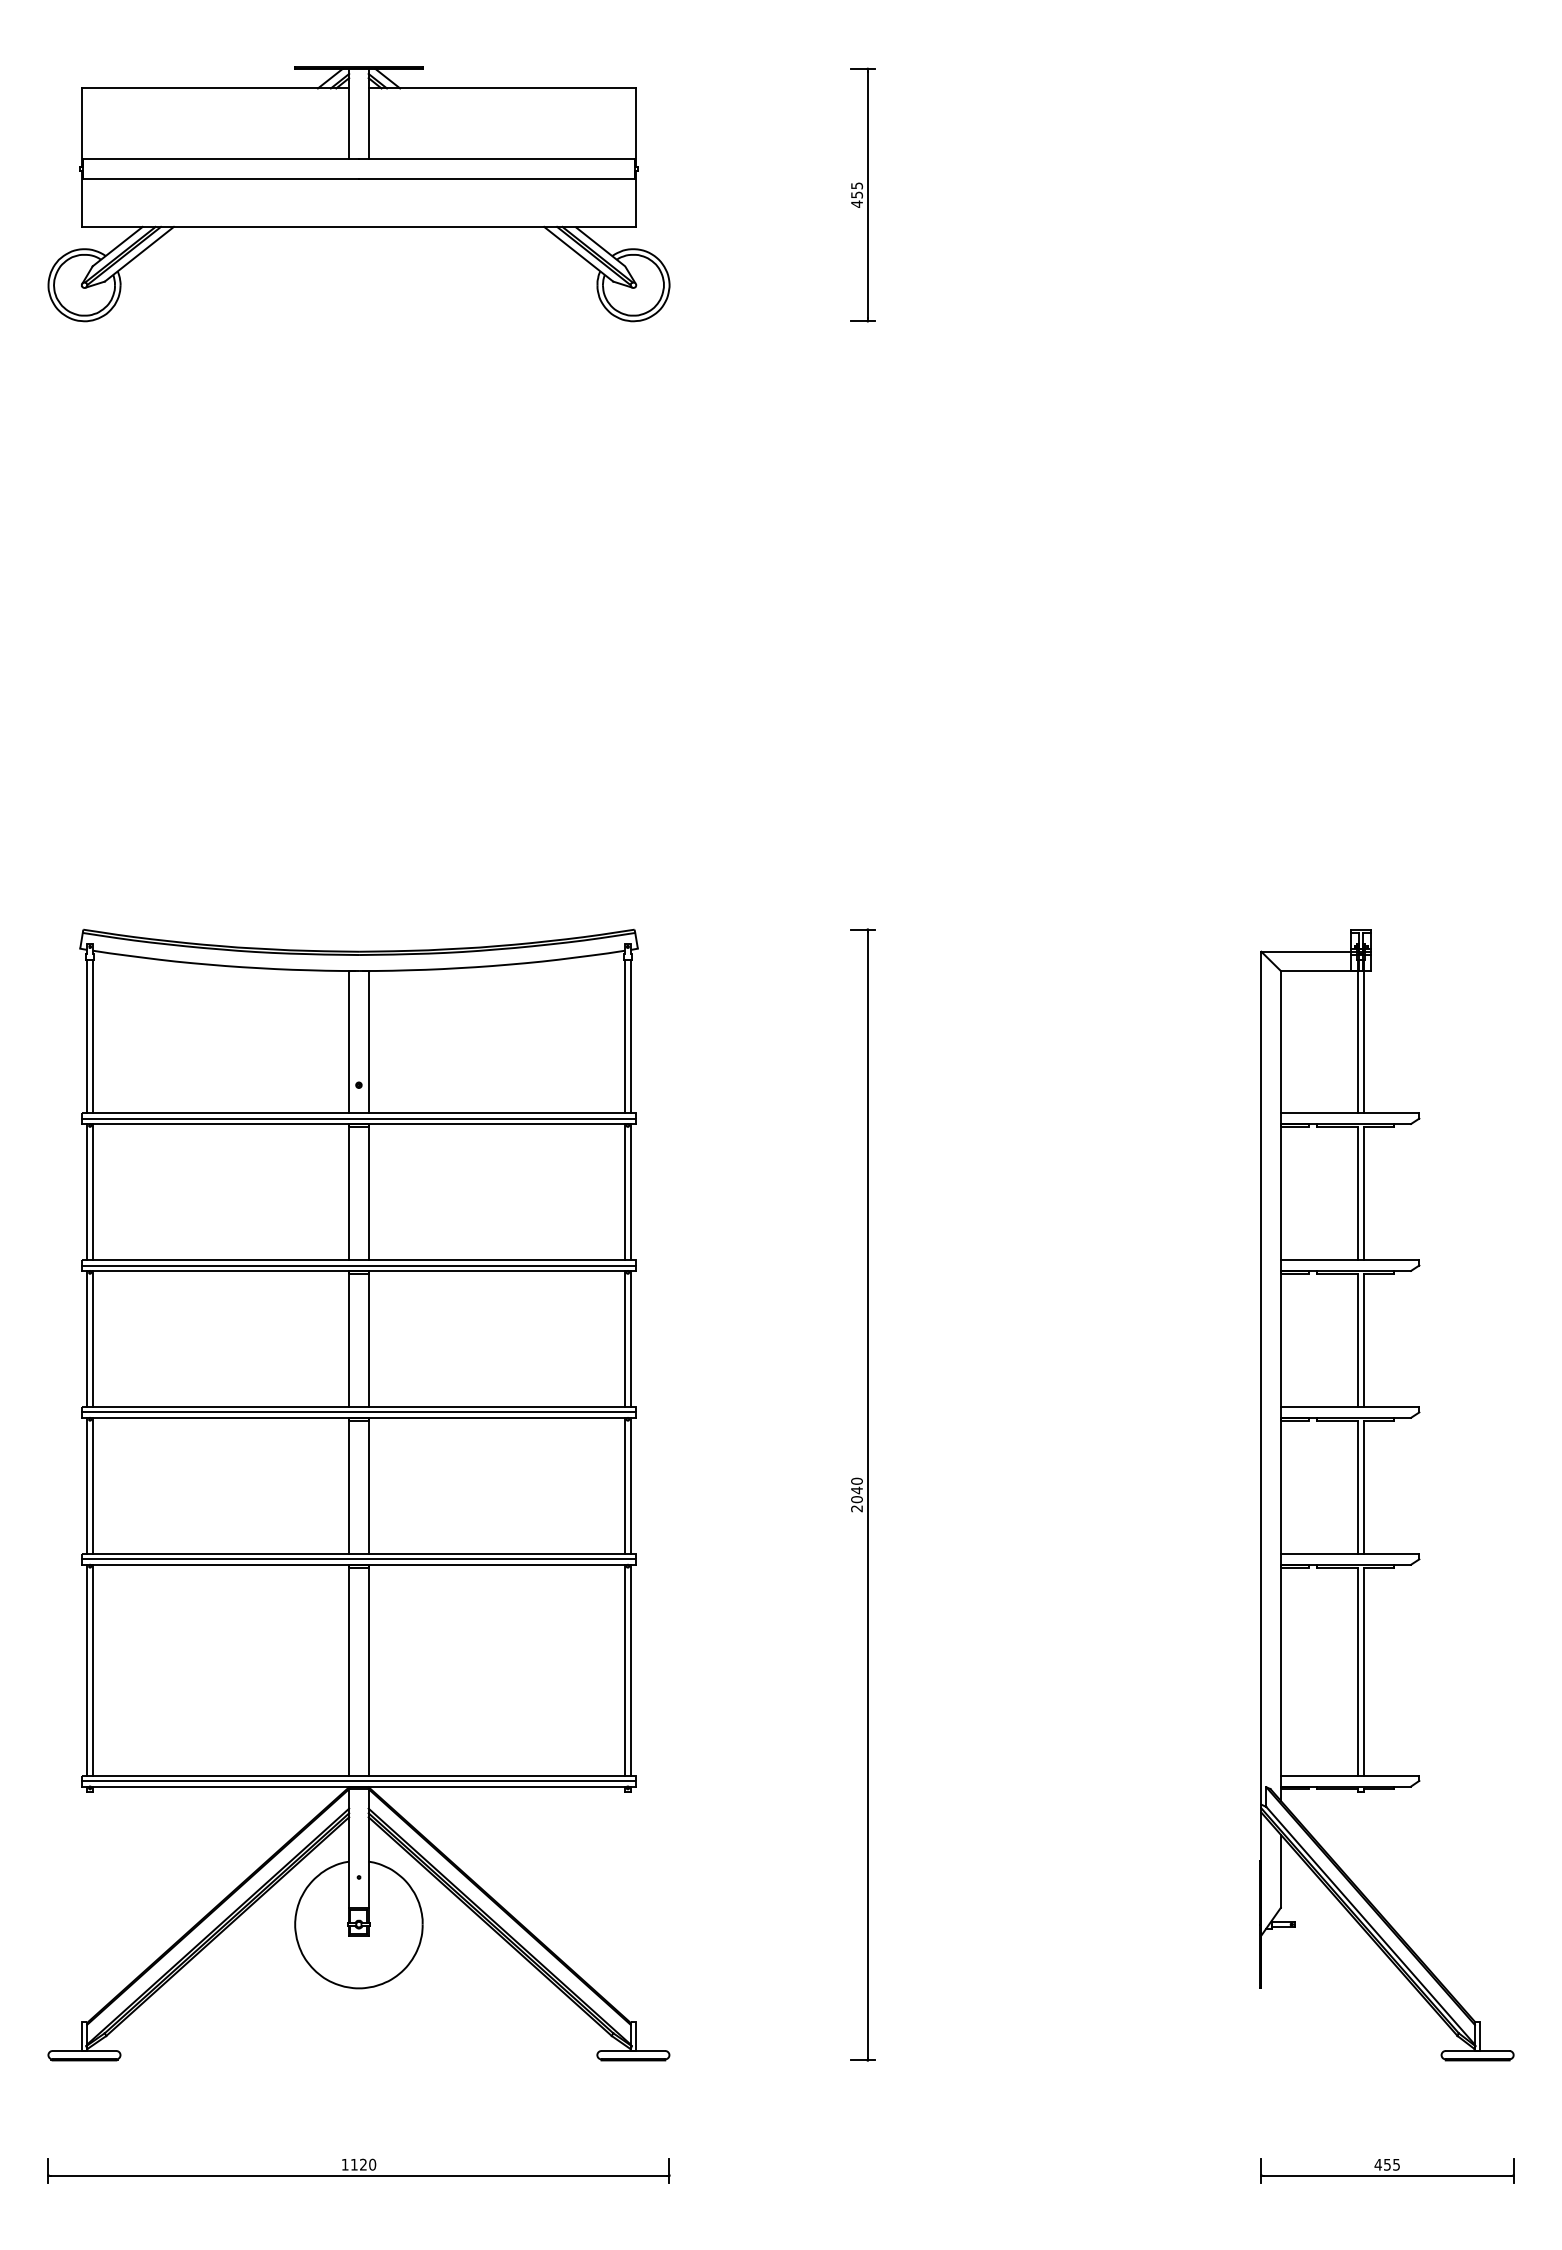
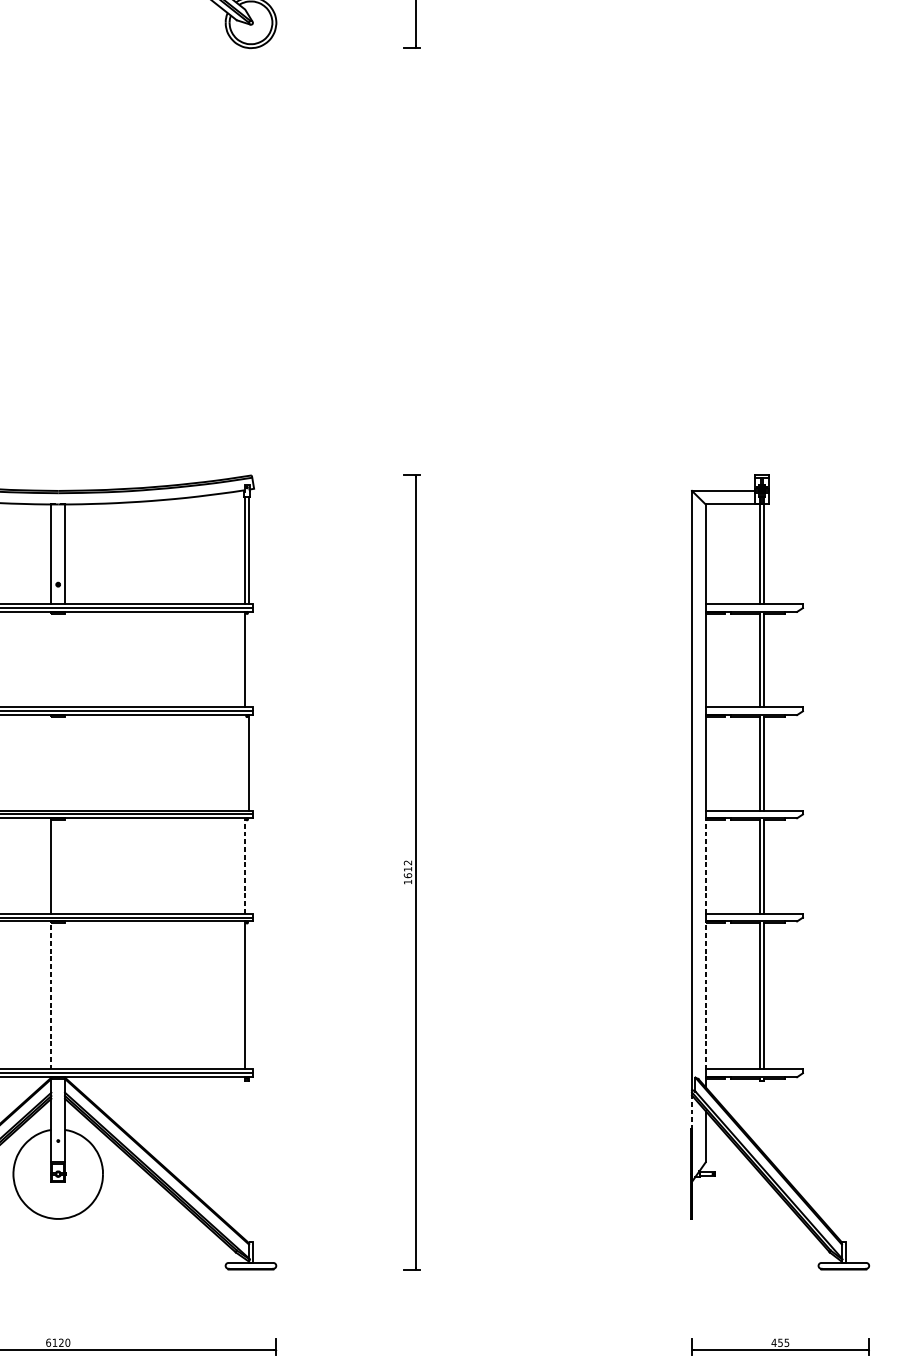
line: (349, 1191) -> (51, 659), removed
line: (368, 1191) -> (64, 659), removed
line: (630, 1191) -> (248, 659), removed
line: (349, 1338) -> (51, 762), removed
line: (368, 1338) -> (64, 762), removed
line: (625, 1338) -> (245, 762), removed
line: (368, 1485) -> (64, 865), removed
line: (625, 1485) -> (245, 865), solid -> dashed
line: (630, 1485) -> (248, 865), removed
line: (1280, 1485) -> (705, 865), solid -> dashed
text: (856, 1494) -> (407, 872), 2040 -> 1612
line: (349, 1669) -> (51, 995), solid -> dashed
line: (368, 1669) -> (64, 995), removed
line: (630, 1669) -> (248, 995), removed
line: (1280, 1669) -> (705, 995), solid -> dashed
line: (1261, 1837) -> (692, 1112), solid -> dashed
text: (344, 2164) -> (48, 1342), 1120 -> 6120

